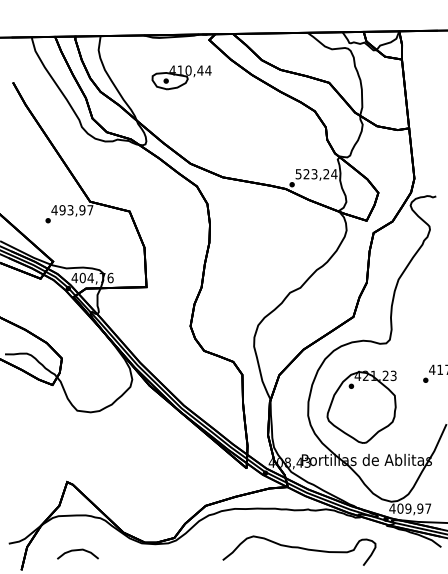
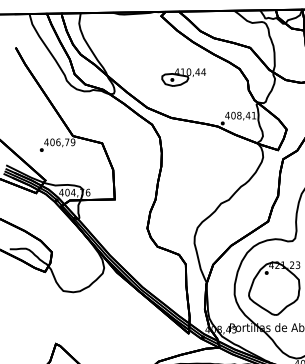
part: (181, 77) -> (183, 77), moved
text: (316, 174) -> (240, 115), 523,24 -> 408,41
text: (76, 210) -> (62, 142), 493,97 -> 406,79

